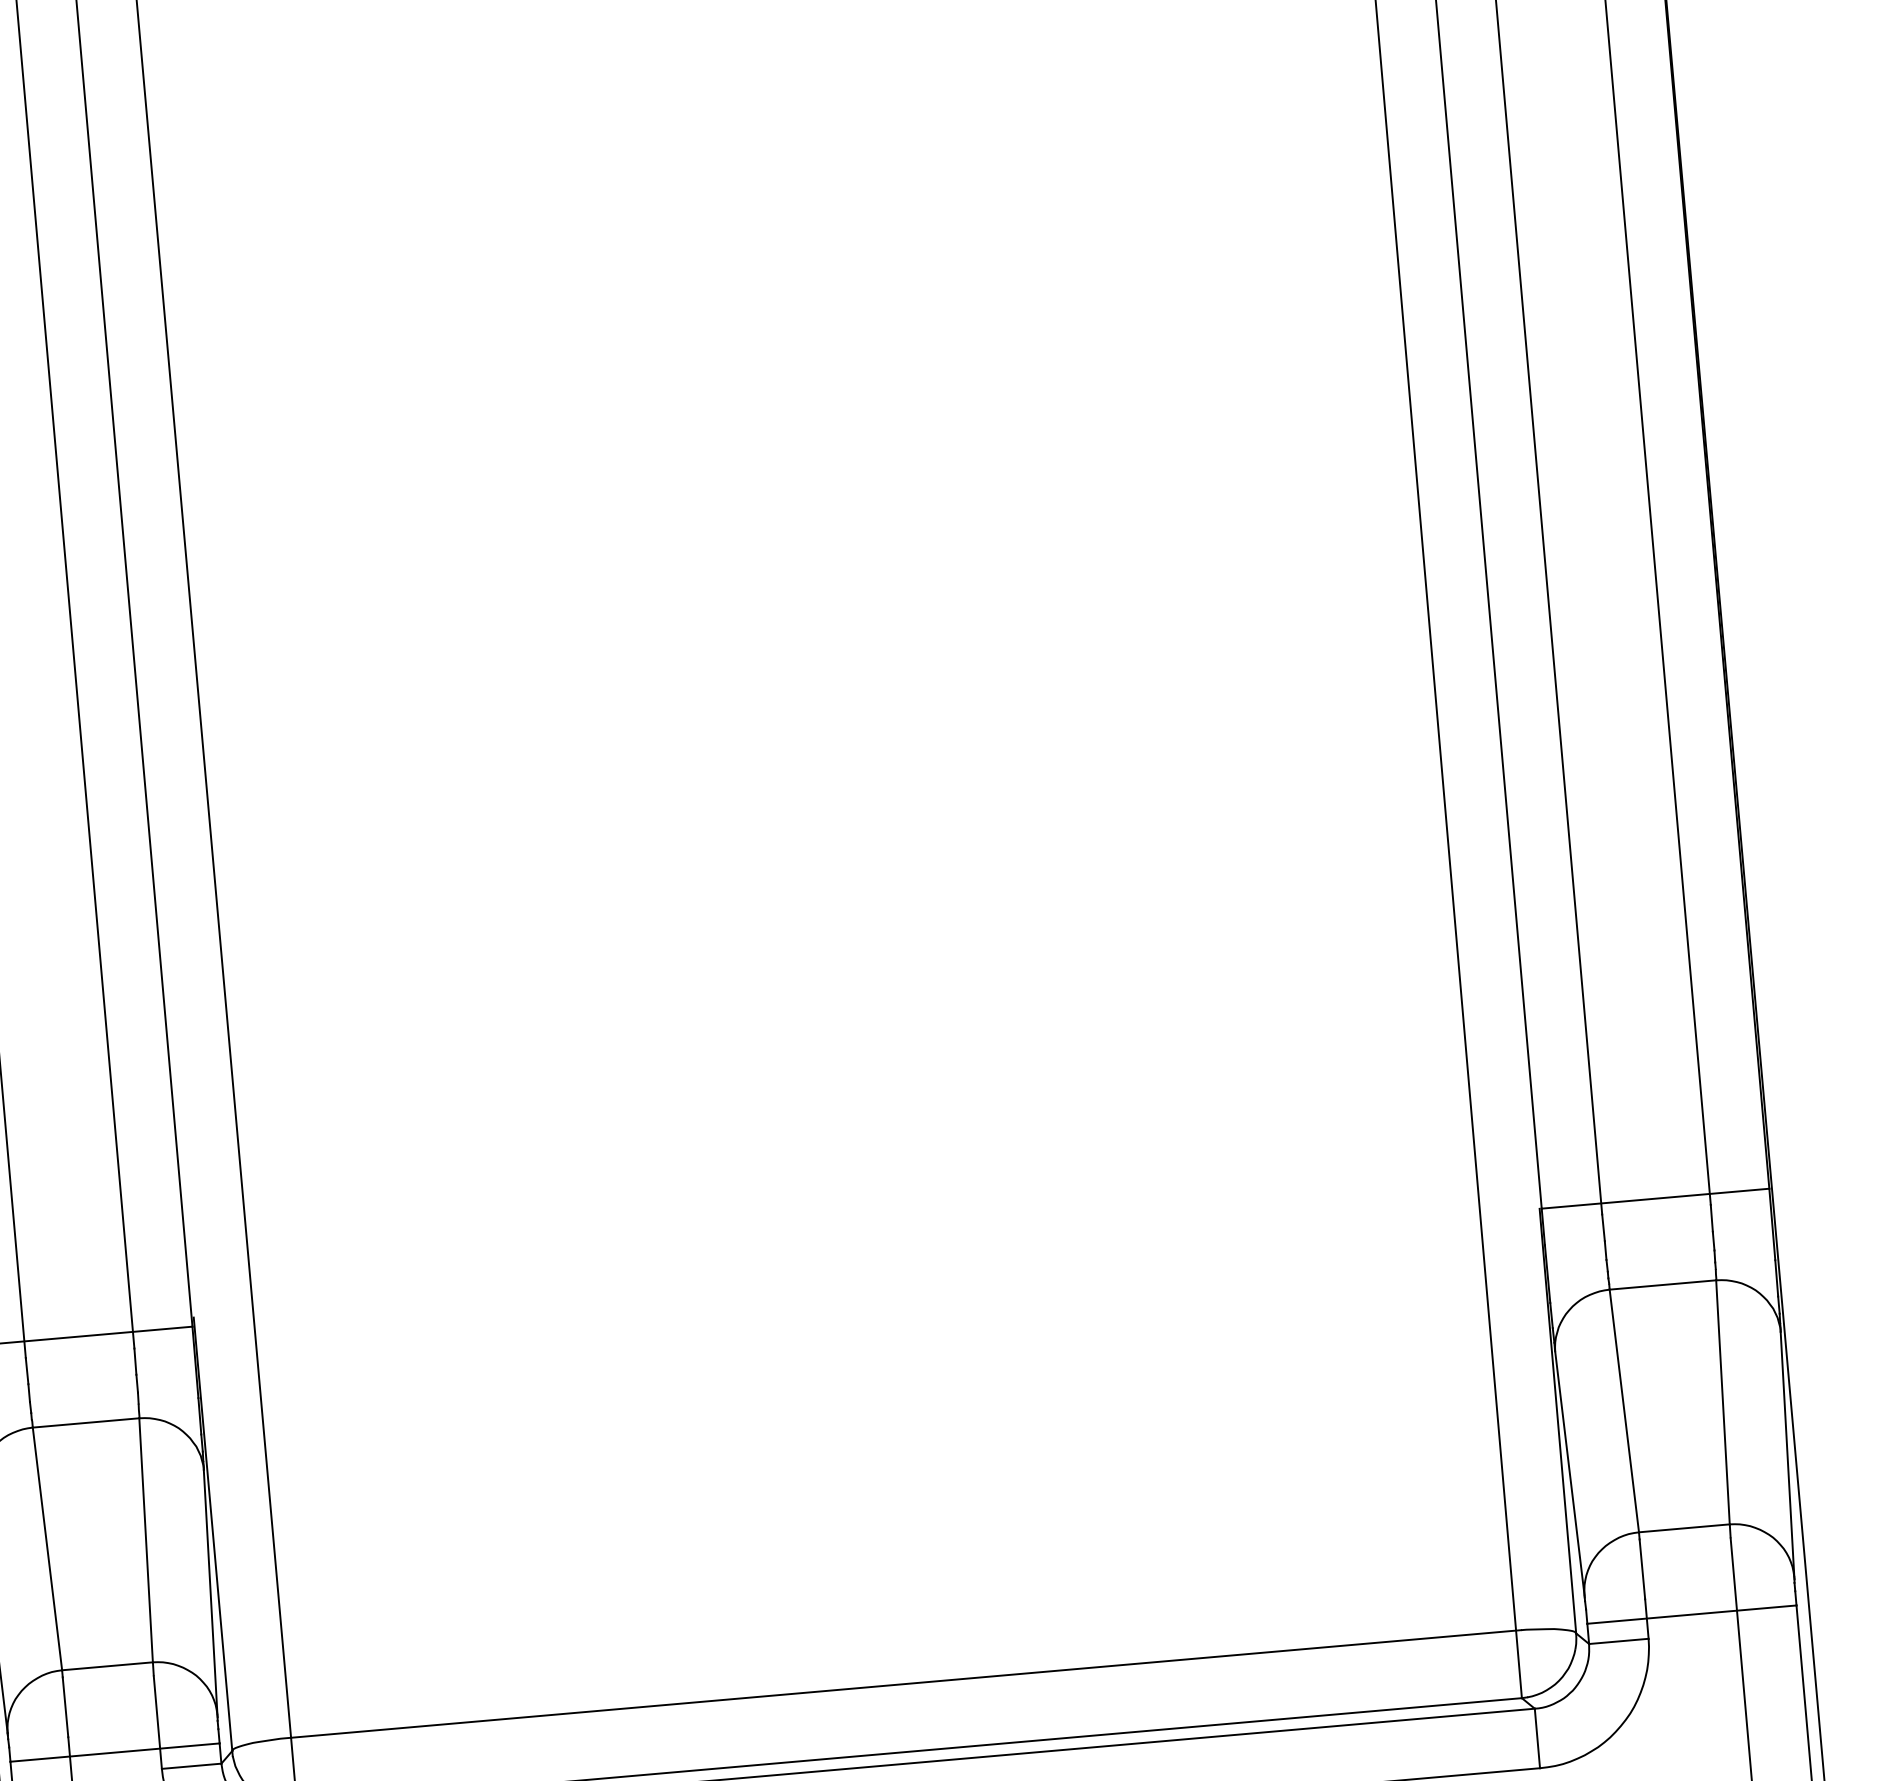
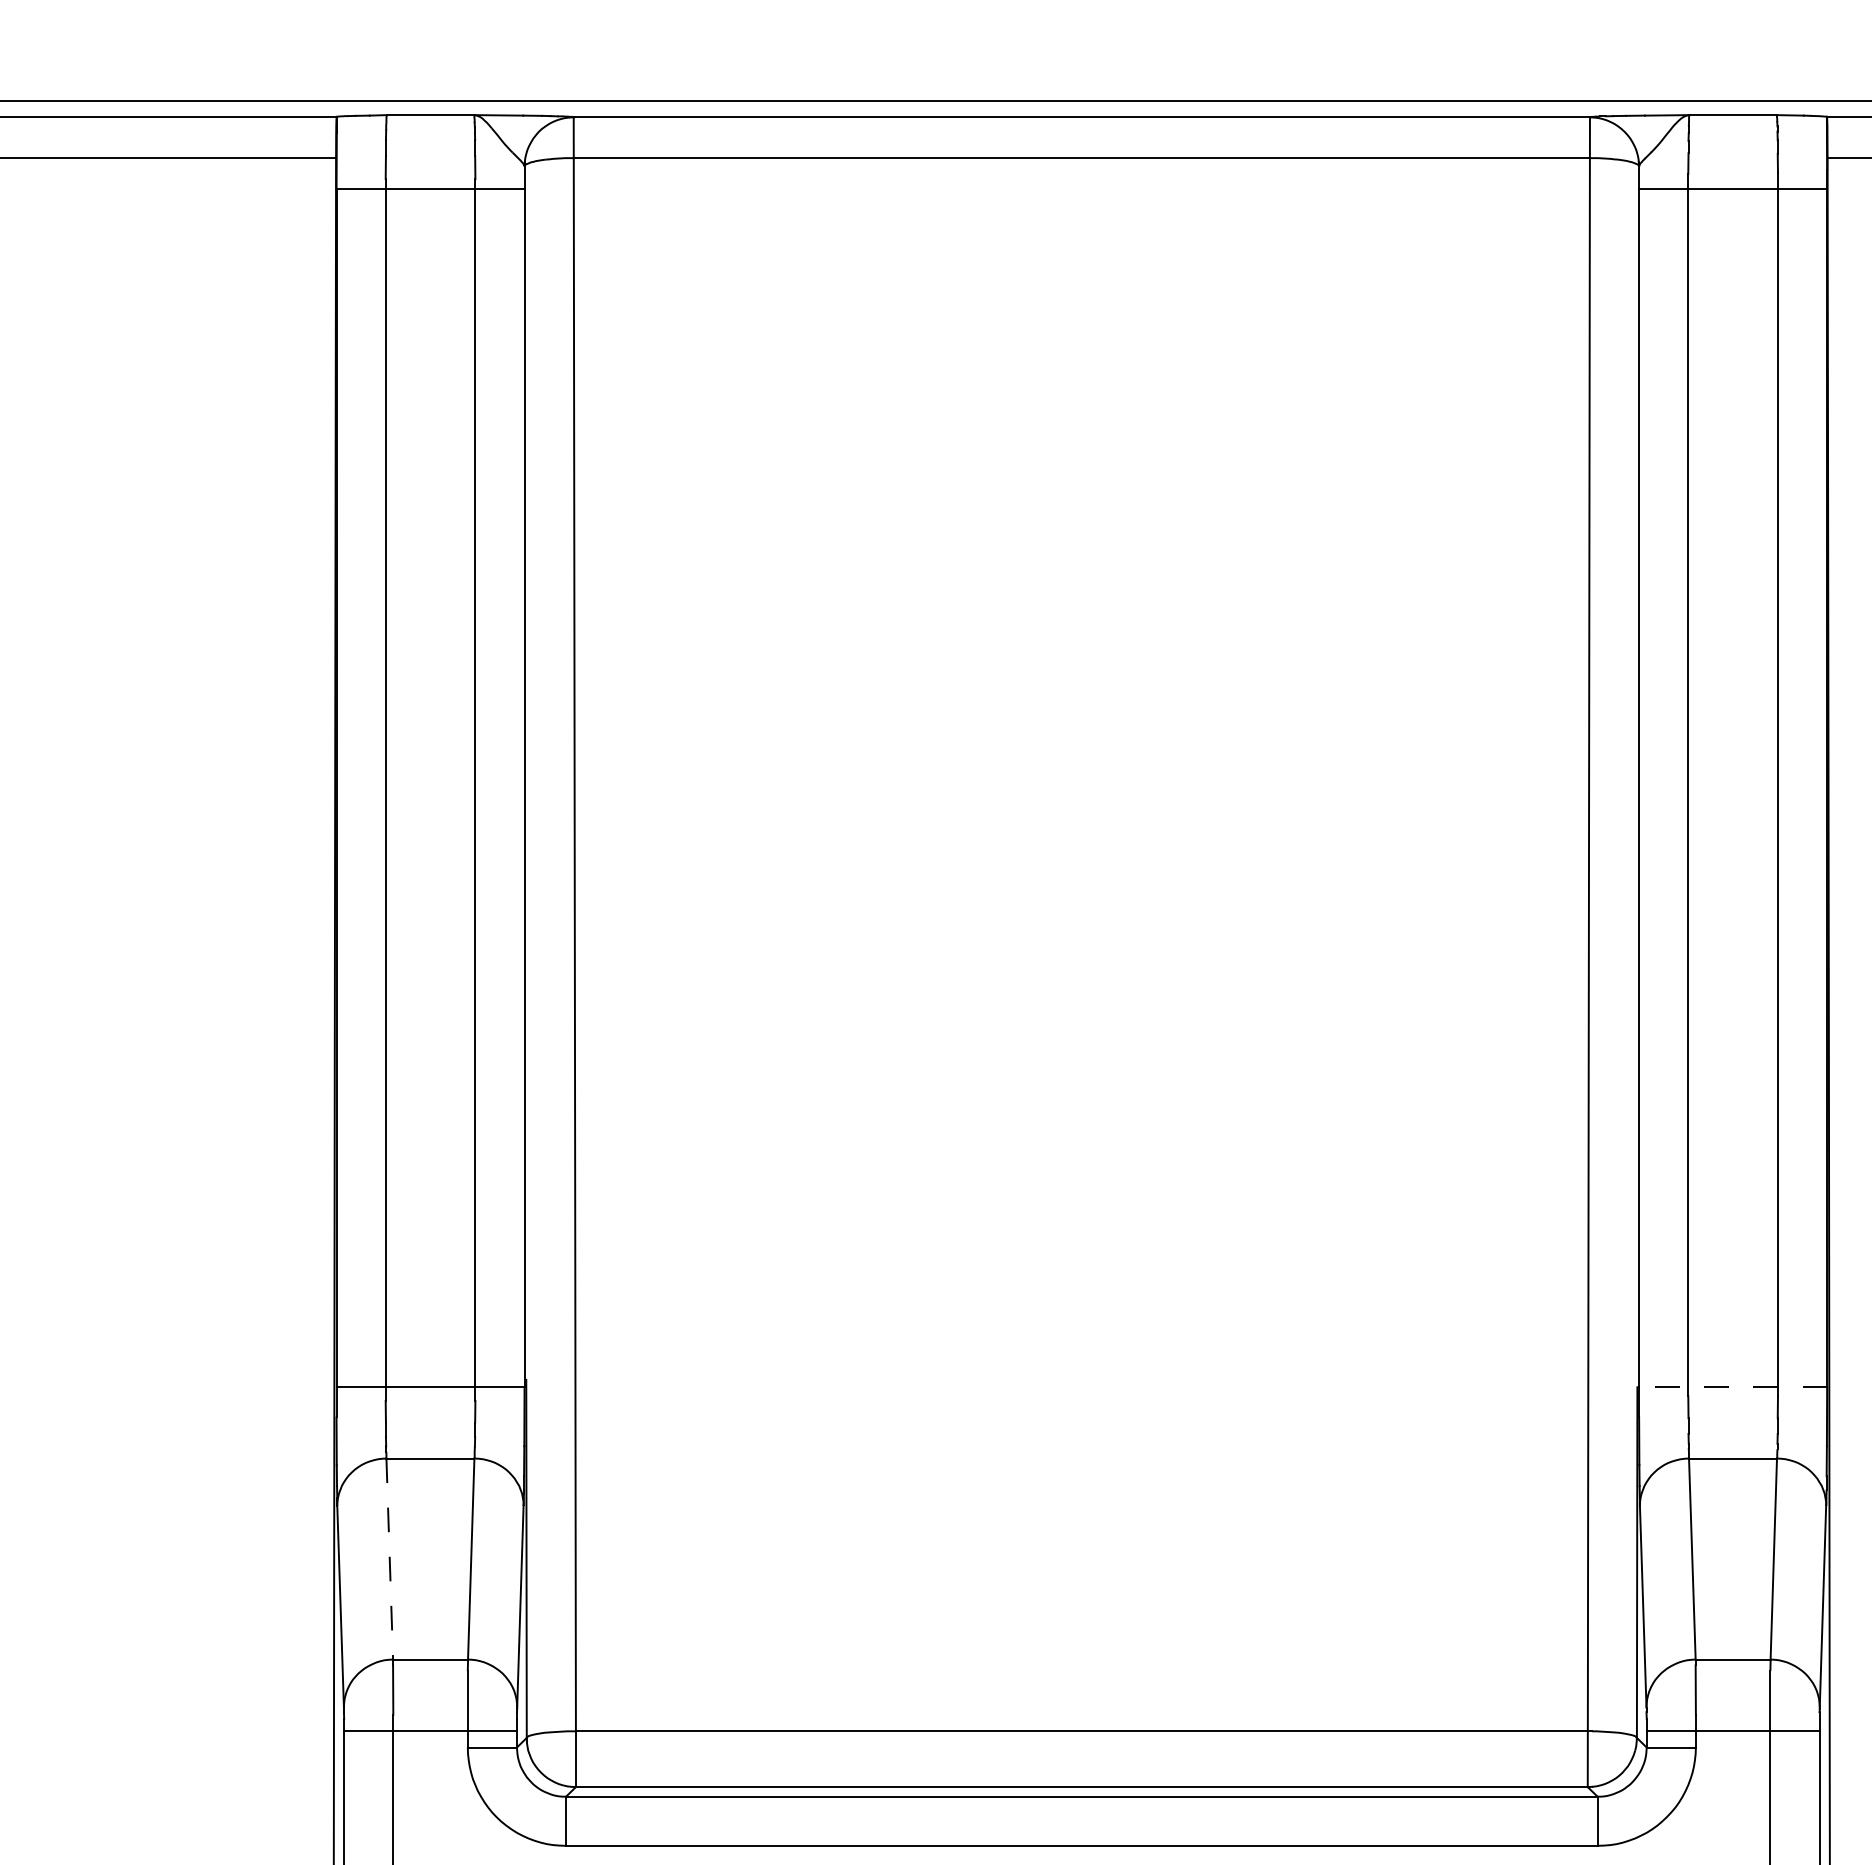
line: (1654, 1199) -> (1732, 1387), solid -> dashed
line: (47, 1549) -> (389, 1559), solid -> dashed

